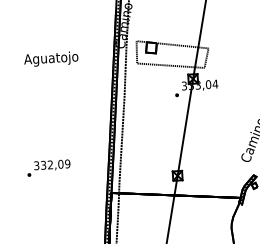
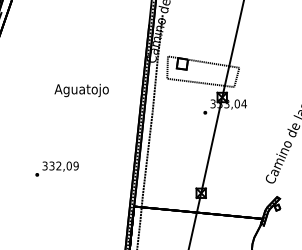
text: (51, 59) -> (81, 90), moved
text: (48, 167) -> (56, 168), moved

